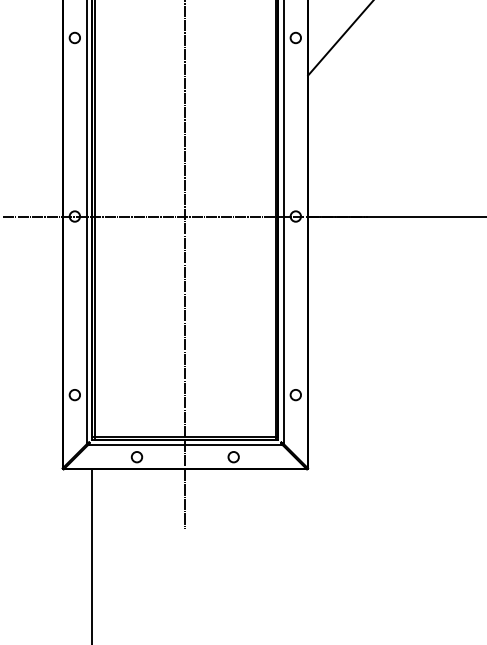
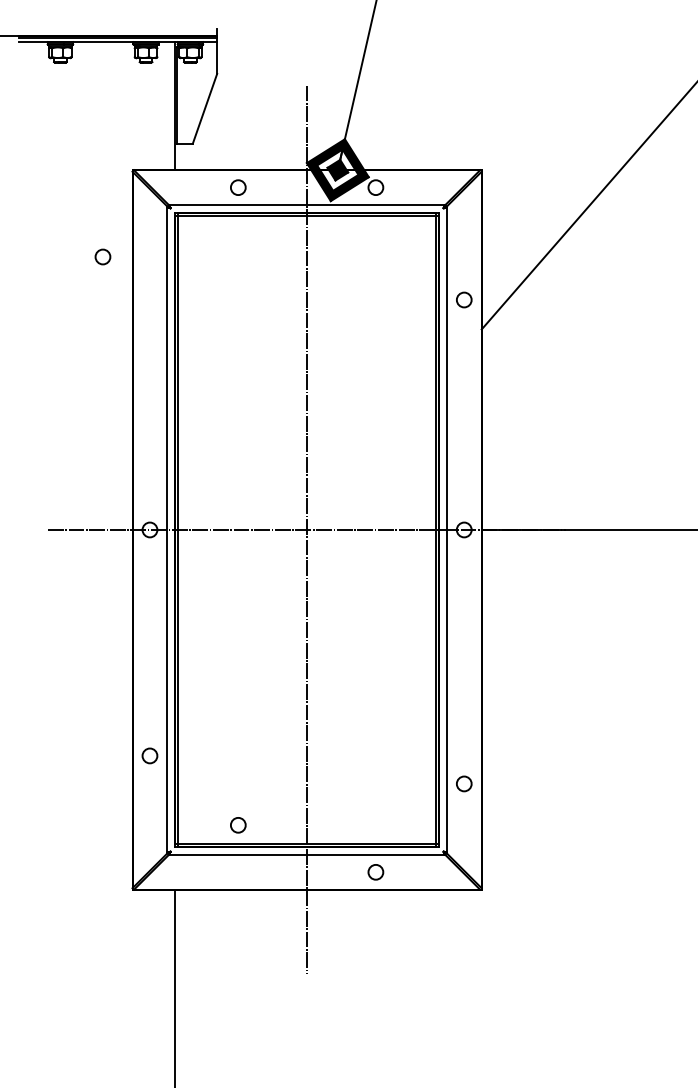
circle: (74, 37) -> (102, 256), moved
circle: (296, 37) -> (464, 299), moved
circle: (74, 394) -> (149, 755), moved
circle: (137, 457) -> (238, 825), moved

